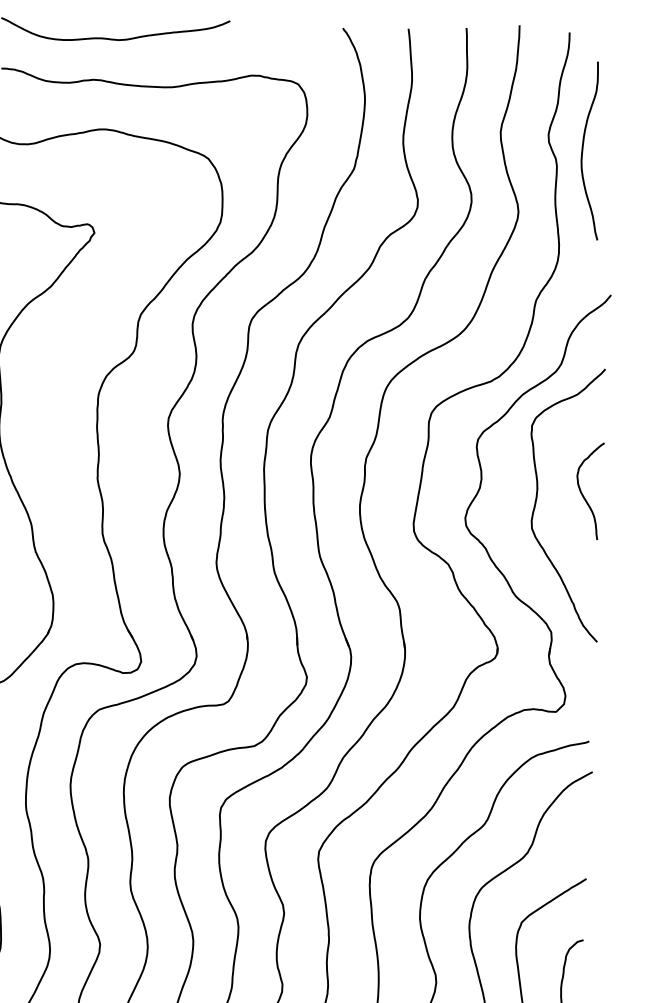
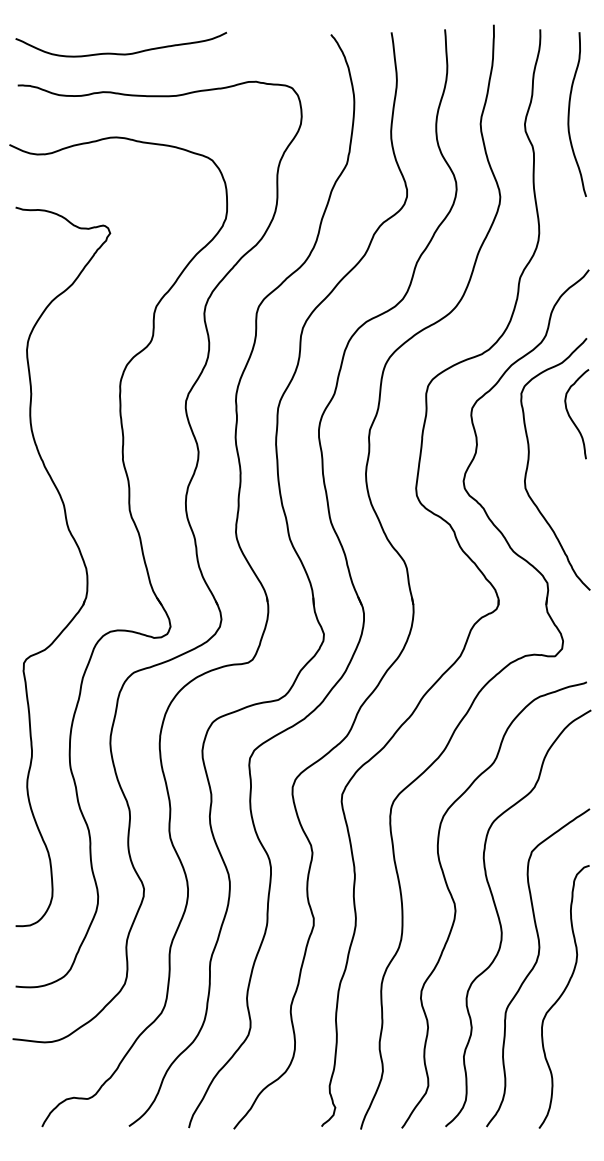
curve: (583, 150) -> (569, 114), moved
curve: (583, 494) -> (571, 417), moved

